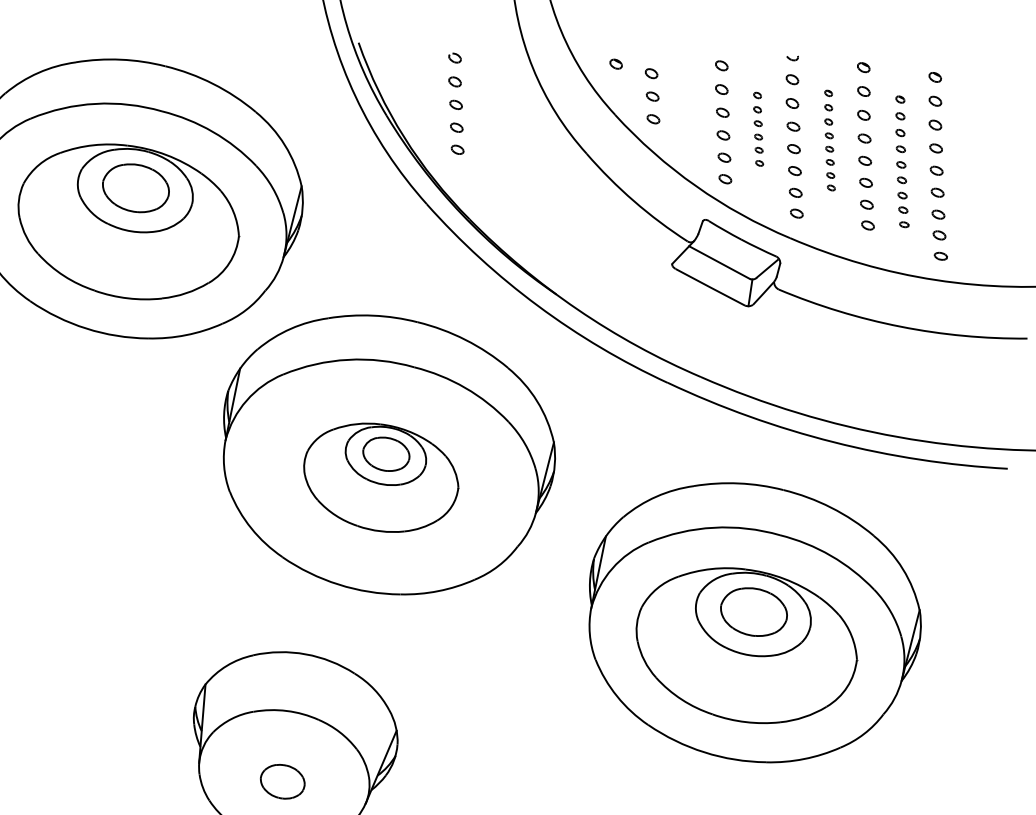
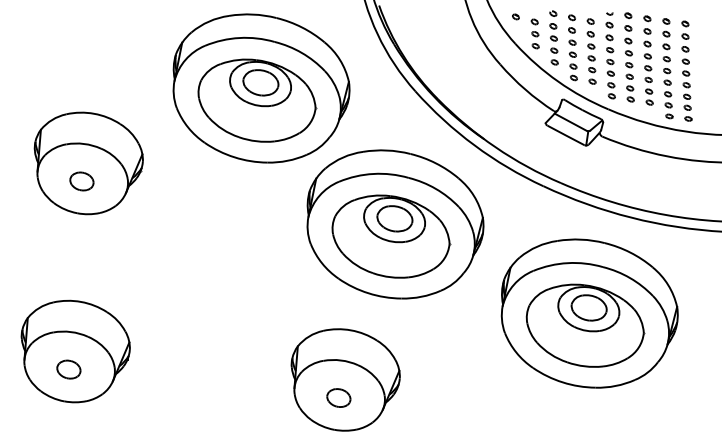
part: (455, 102) -> (553, 37), moved
part: (758, 129) -> (591, 51), size x1.67
part: (829, 140) -> (629, 57), size x1.67
part: (901, 161) -> (667, 68), size x1.43
part: (381, 477) -> (391, 236), size x1.43

